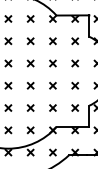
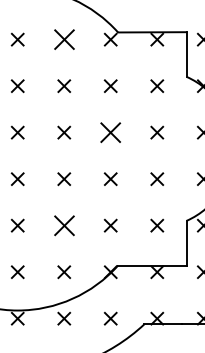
part: (30, 18) -> (63, 38), size x1.6
part: (52, 63) -> (109, 132), size x1.6
part: (30, 107) -> (63, 224), size x1.6

